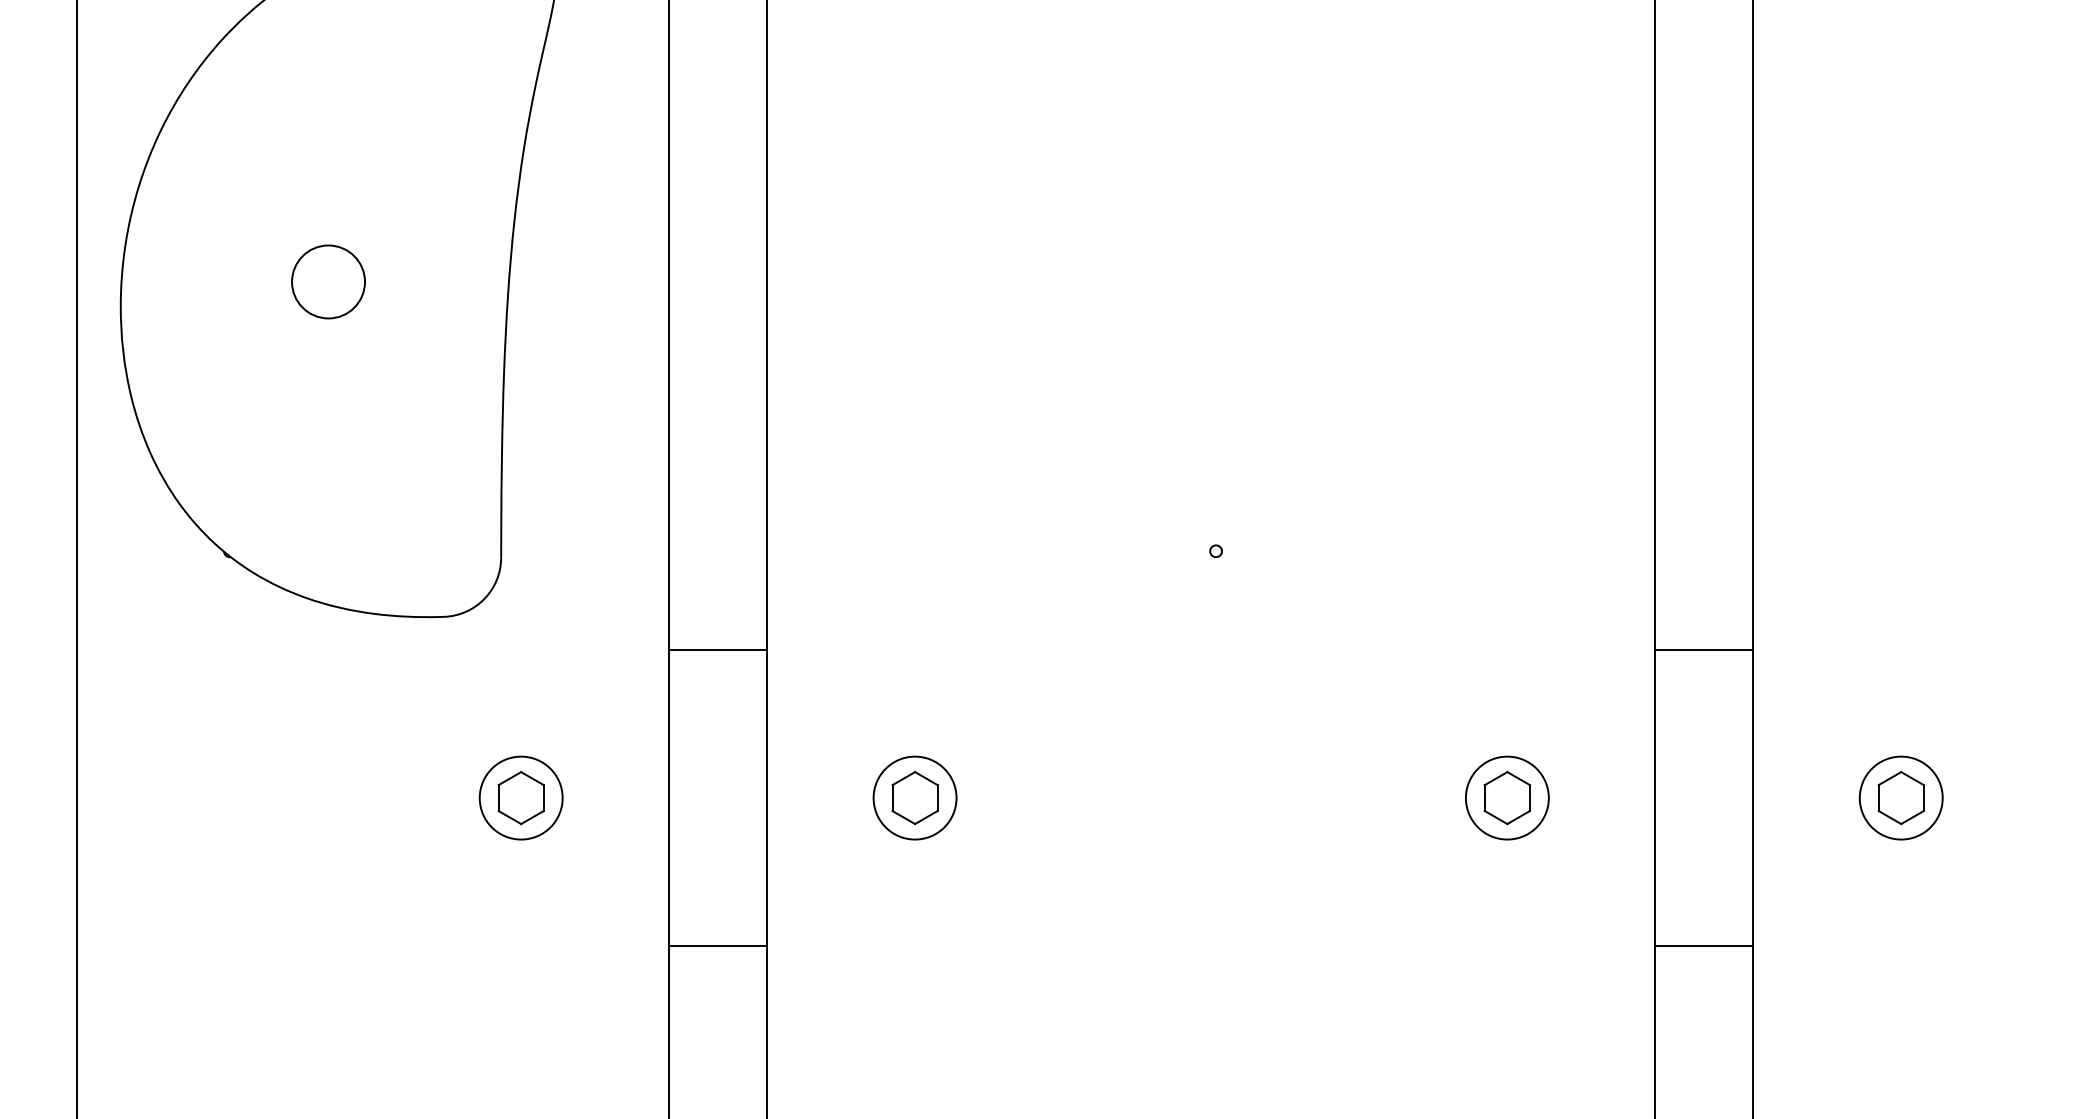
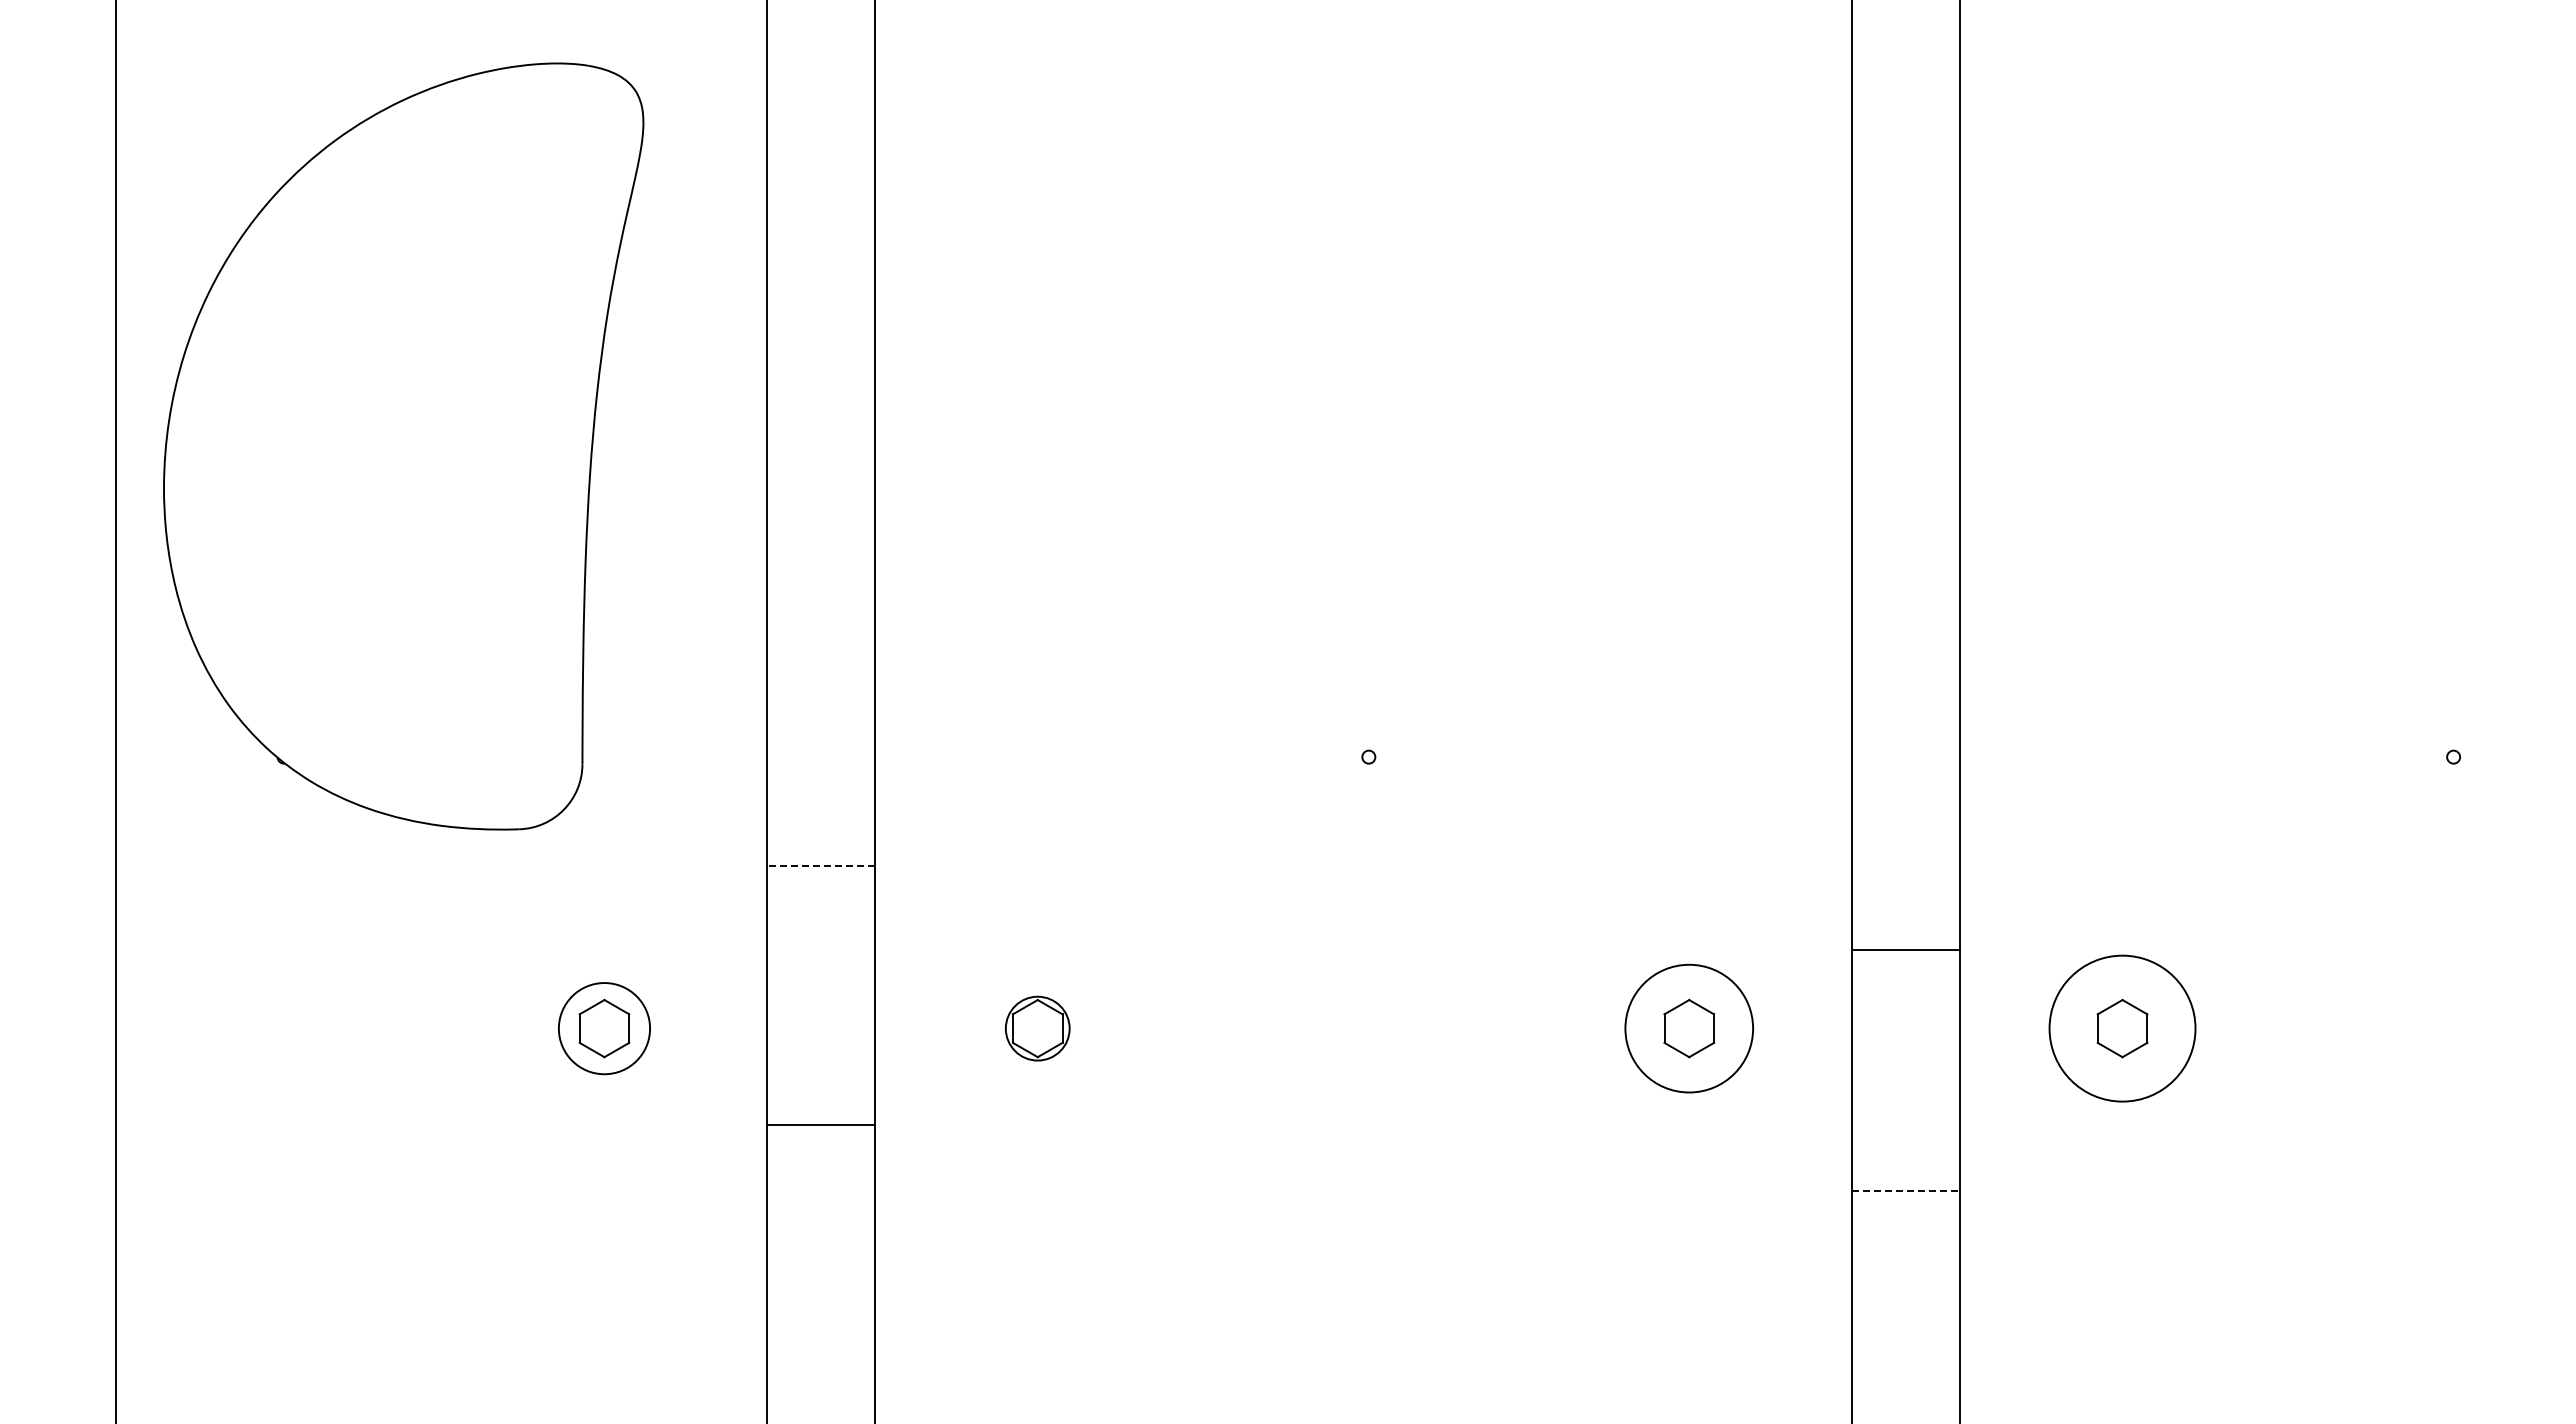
circle: (328, 281) -> (392, 460), removed
line: (718, 649) -> (821, 865), solid -> dashed
line: (1703, 649) -> (1905, 949), moved
circle: (914, 797) -> (1037, 1028), size x0.7
circle: (1506, 797) -> (1688, 1028), size x1.4
circle: (1901, 797) -> (2122, 1028), size x1.6
line: (717, 946) -> (820, 1125), moved
line: (1703, 946) -> (1905, 1191), solid -> dashed

